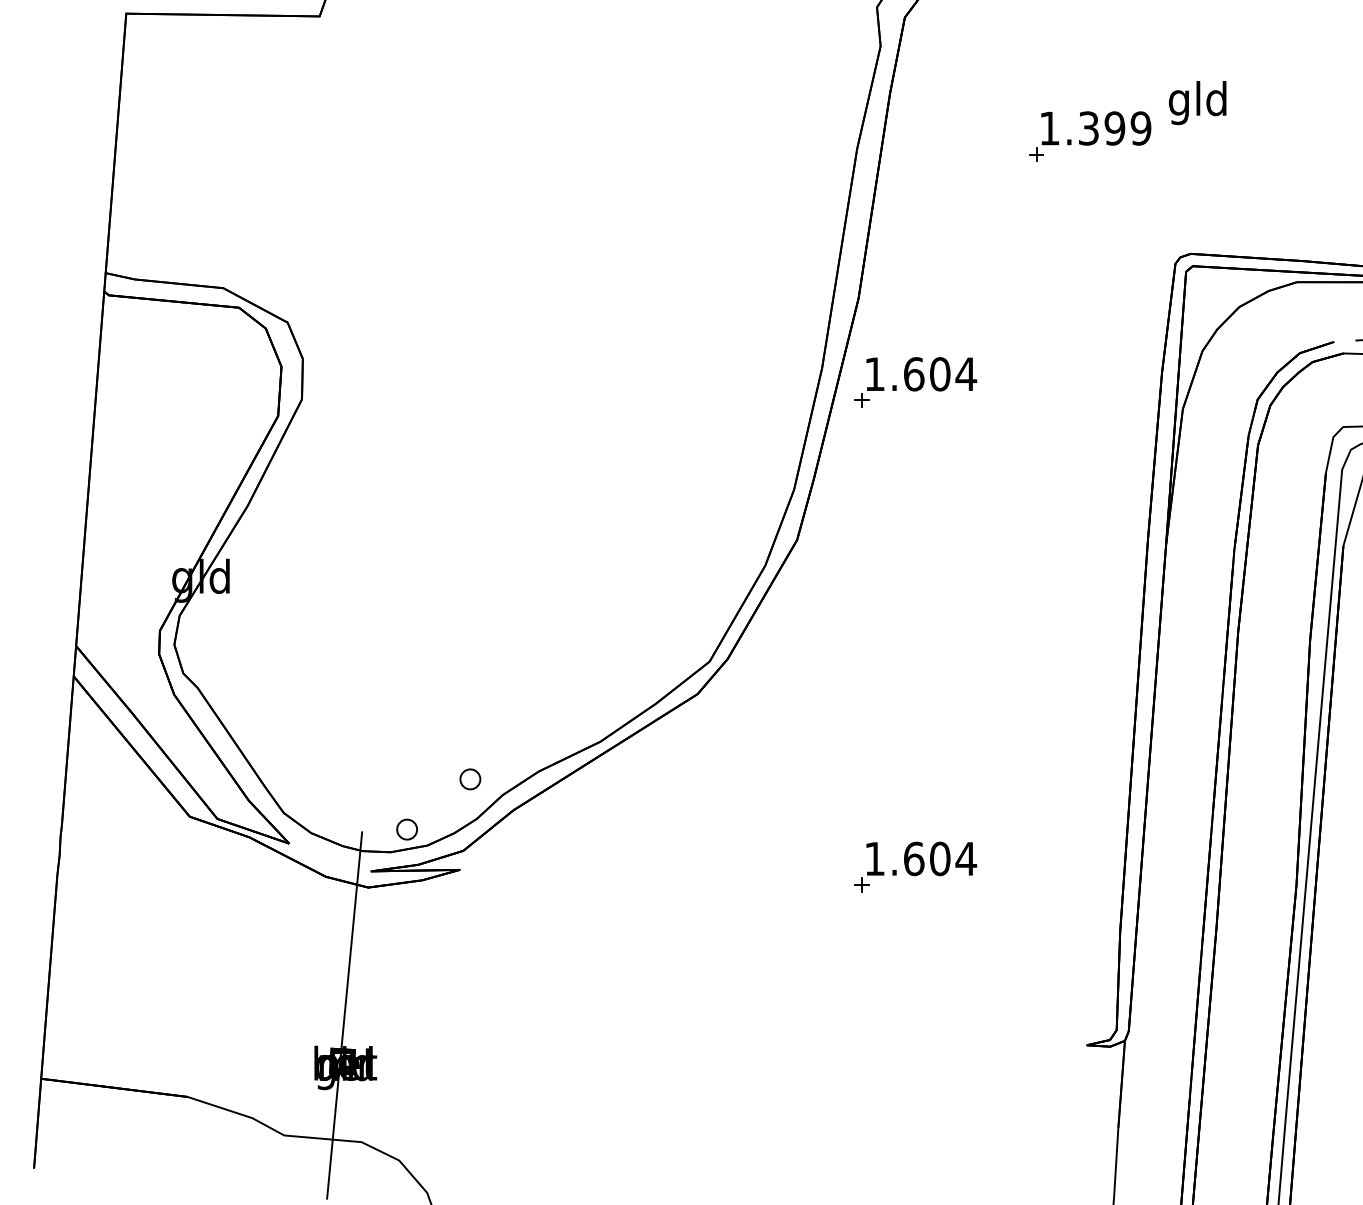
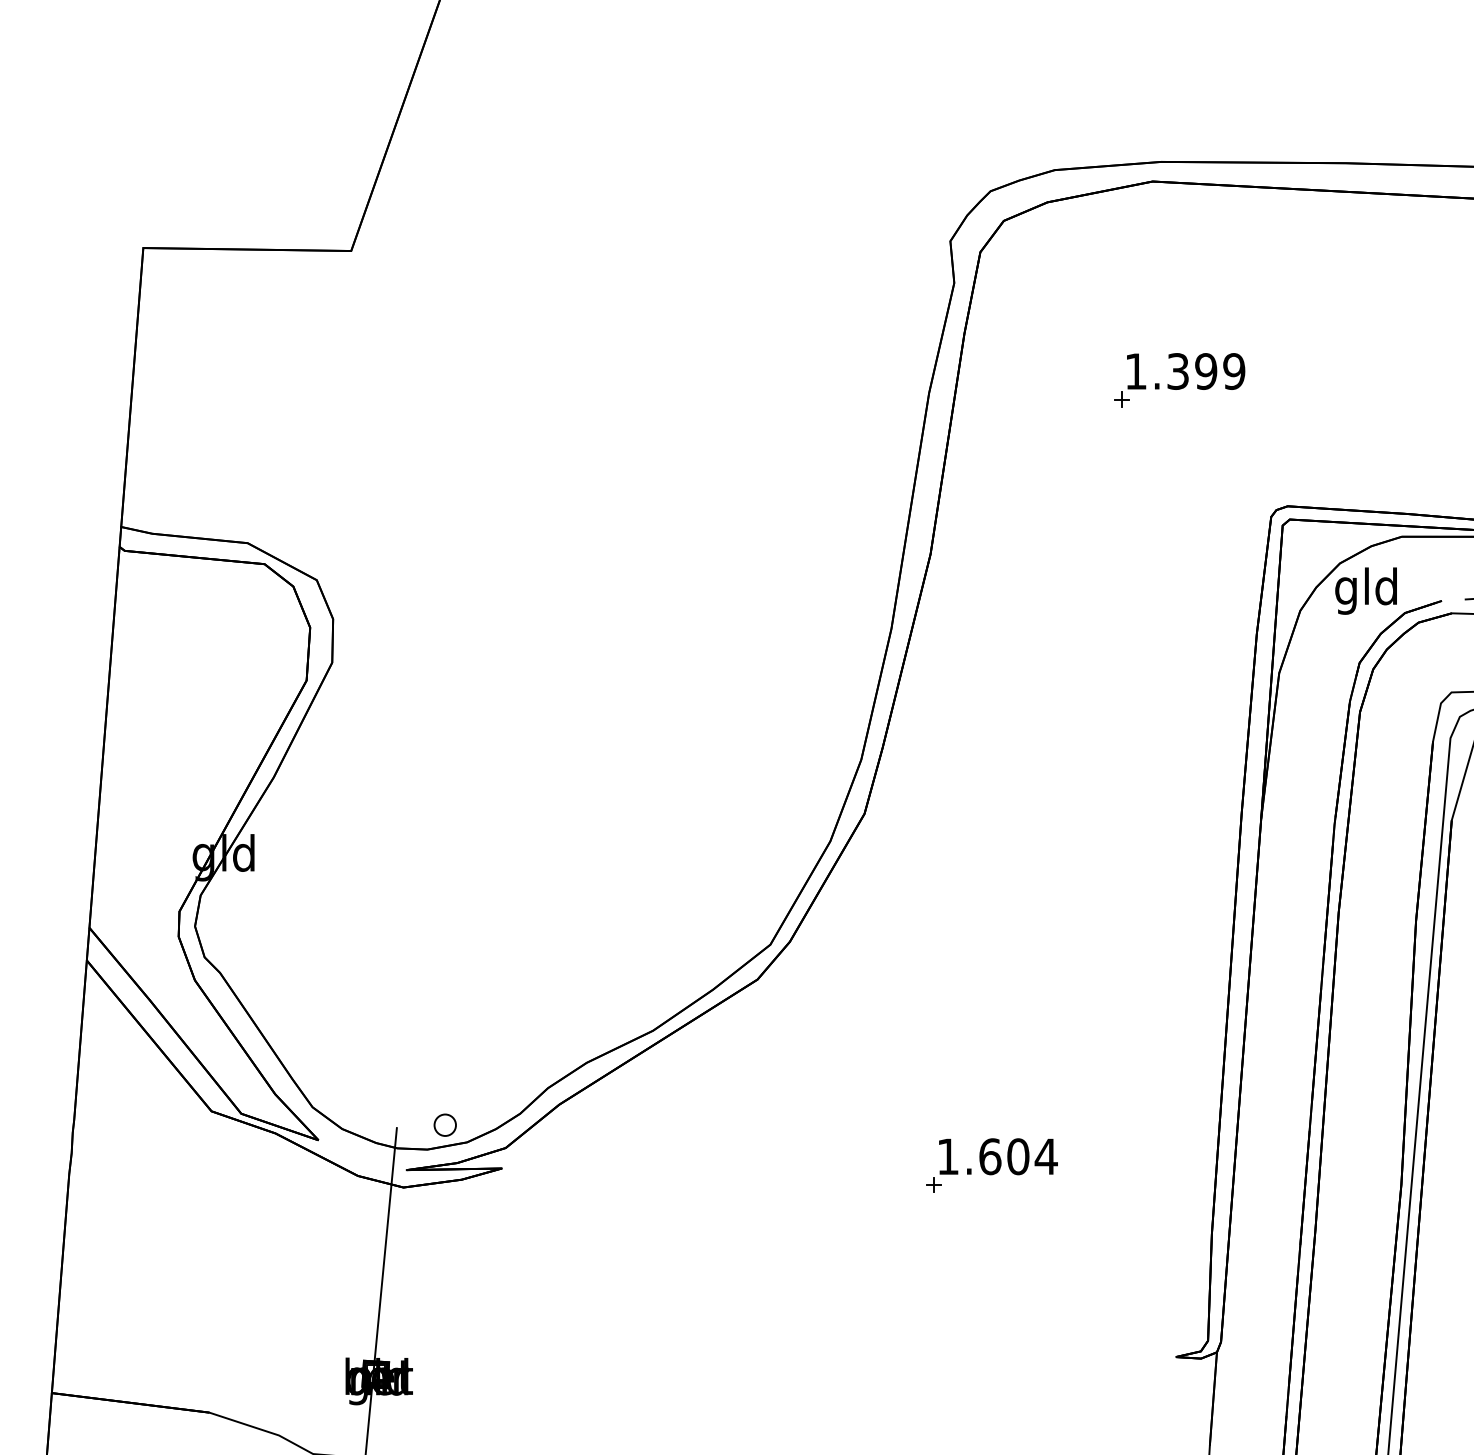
text: (1197, 102) -> (1365, 590), moved
part: (915, 382) -> (991, 644), removed
part: (469, 778) -> (512, 1070), removed

